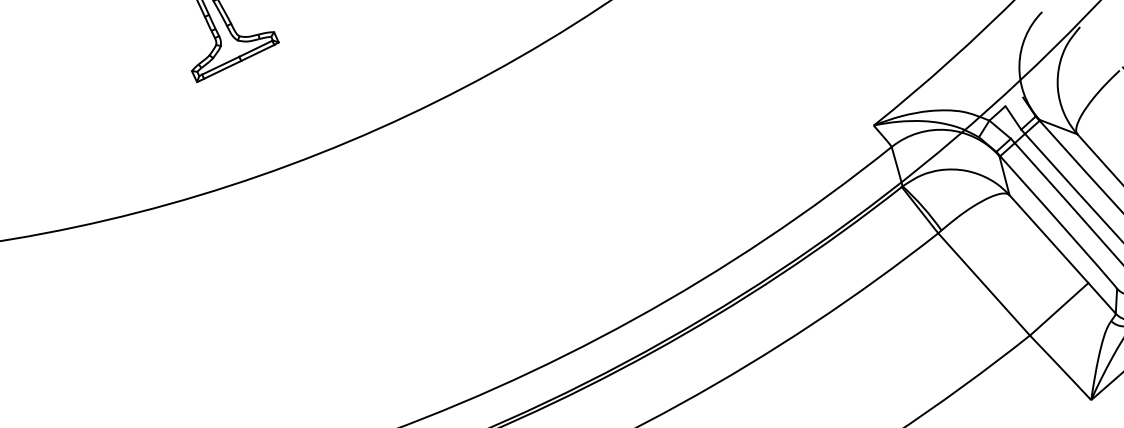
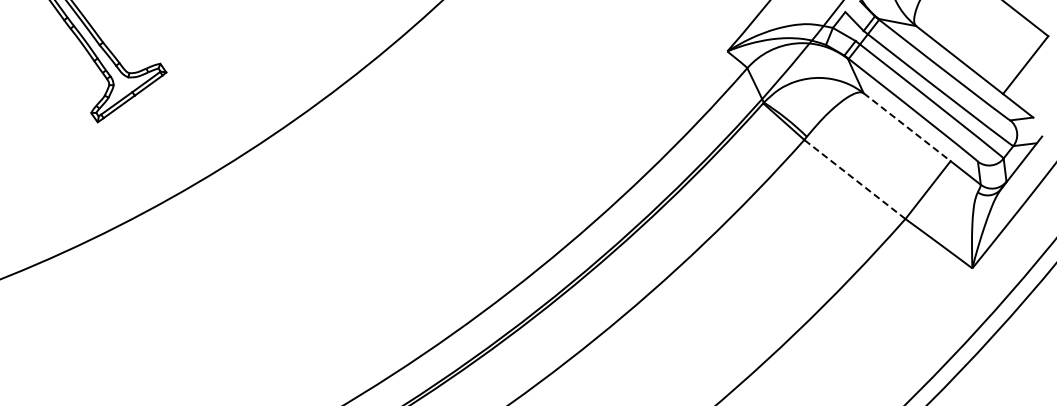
line: (1049, 239) -> (907, 127), solid -> dashed
line: (983, 284) -> (854, 179), solid -> dashed

